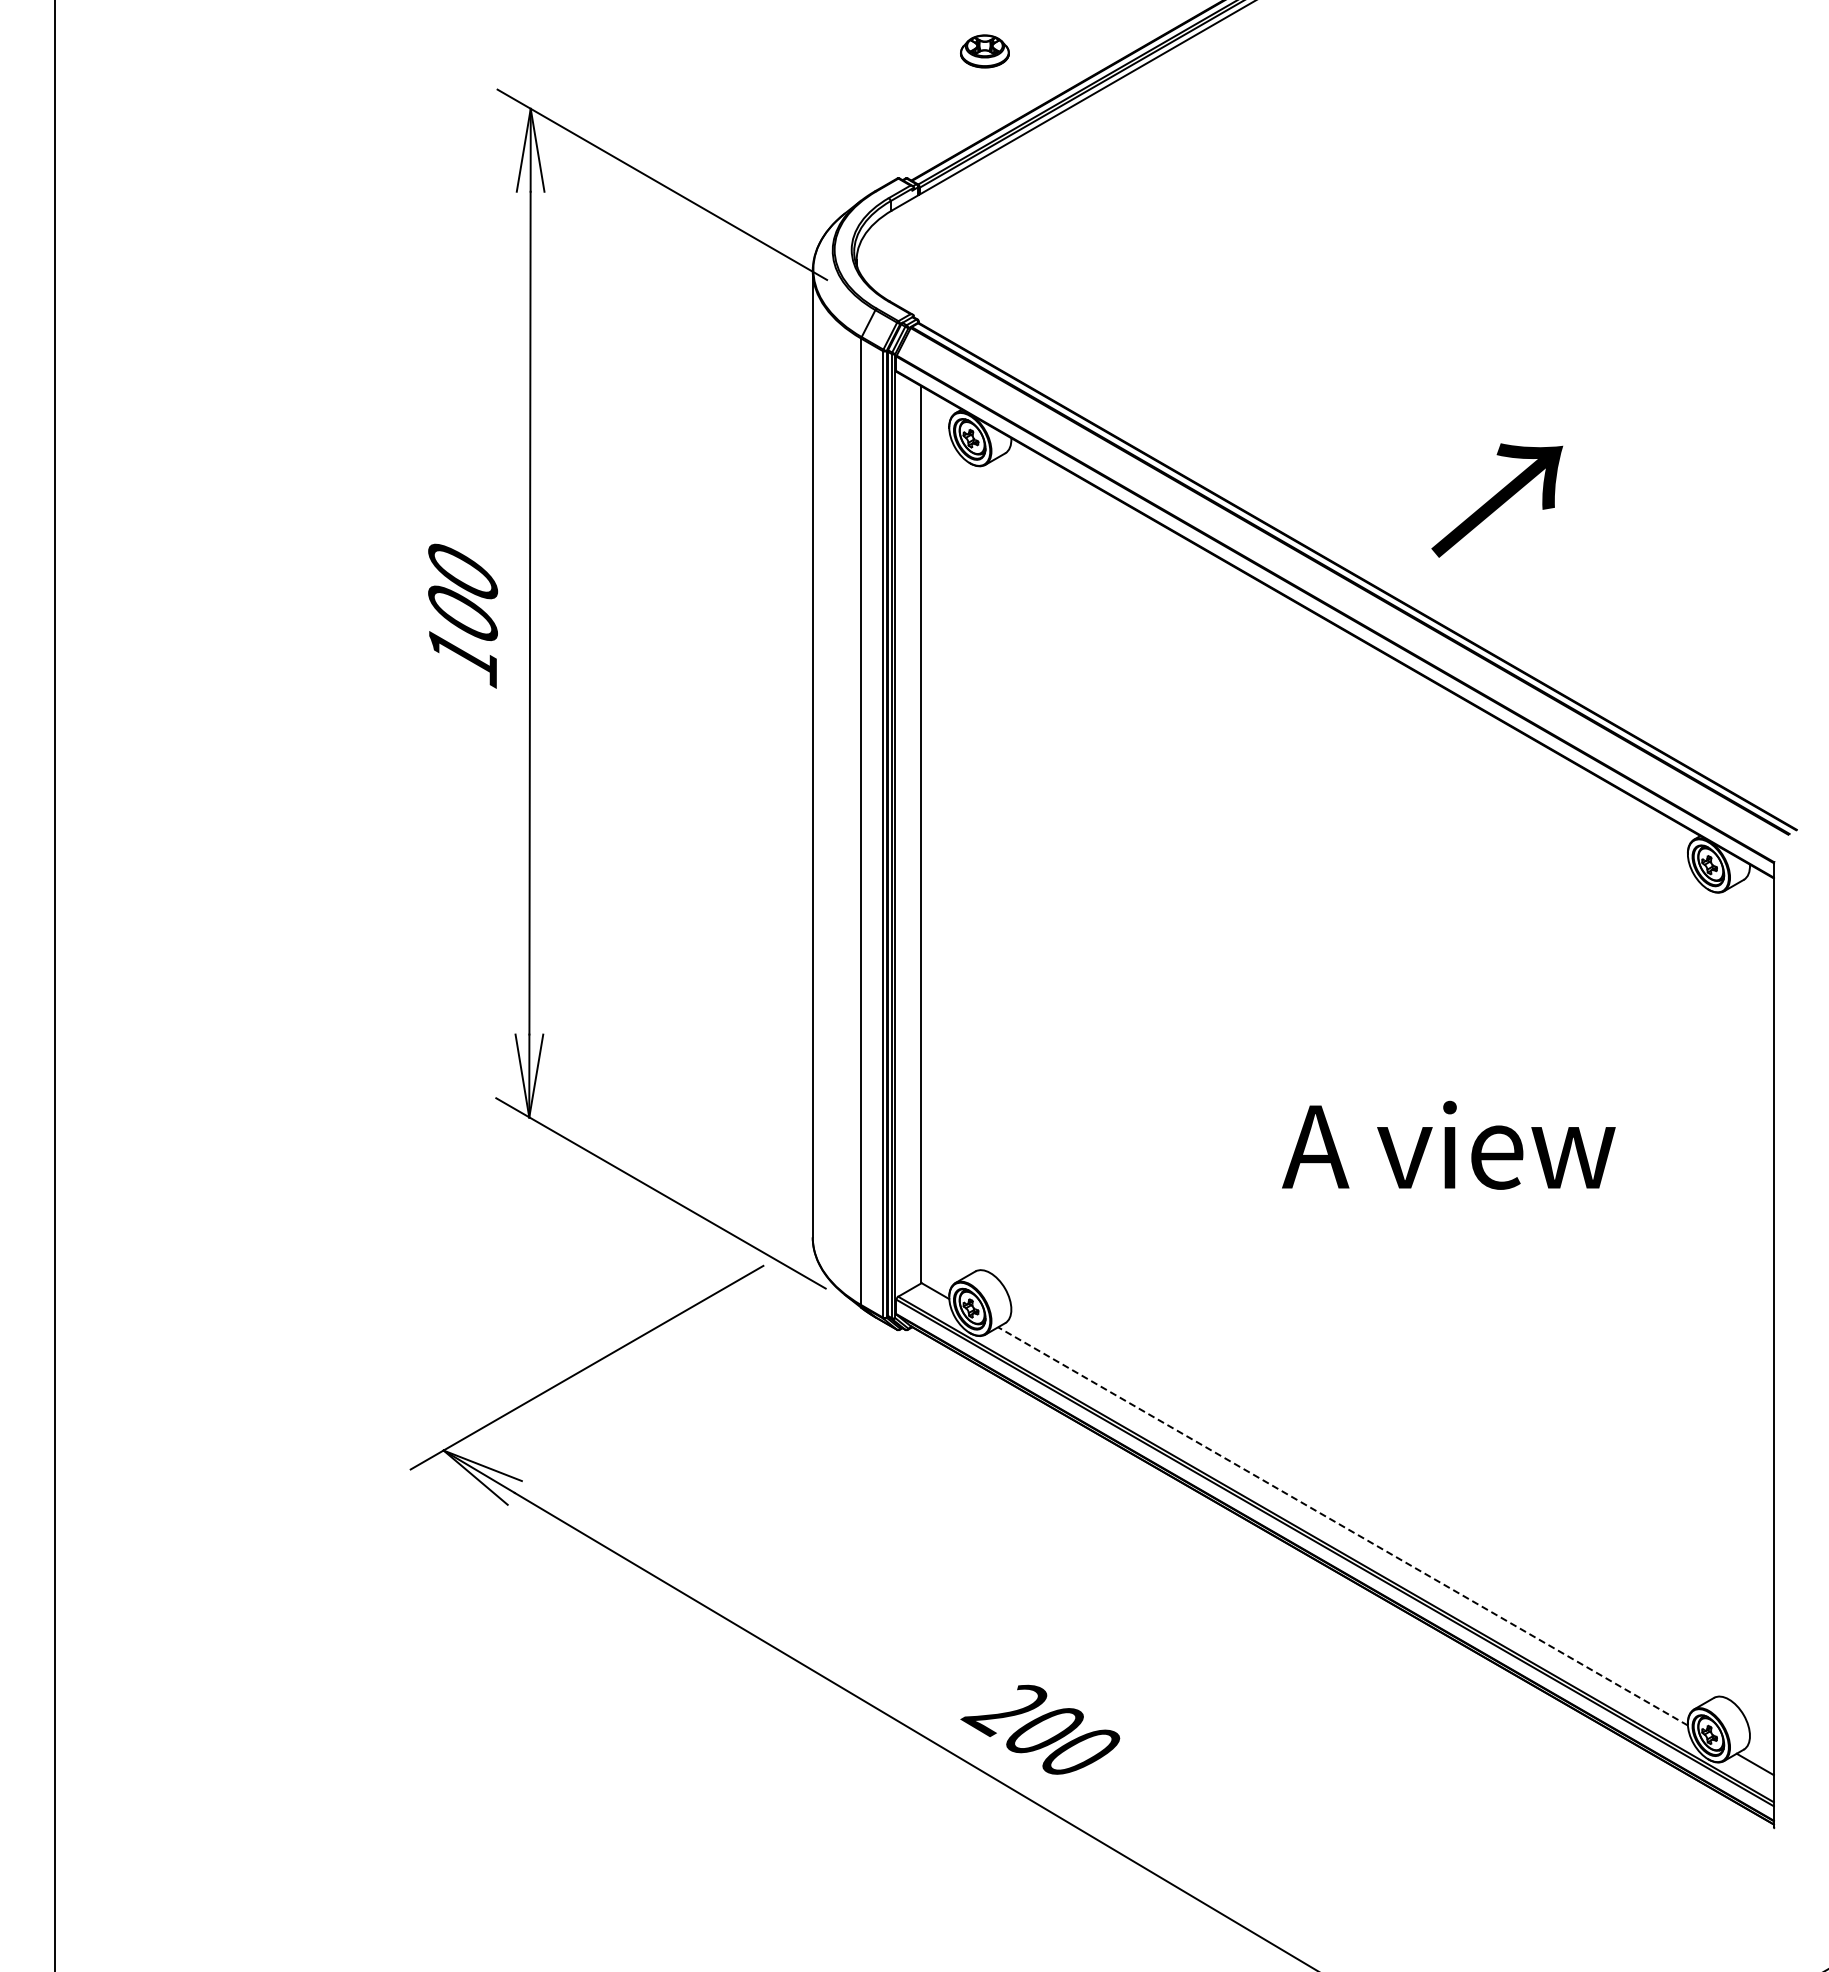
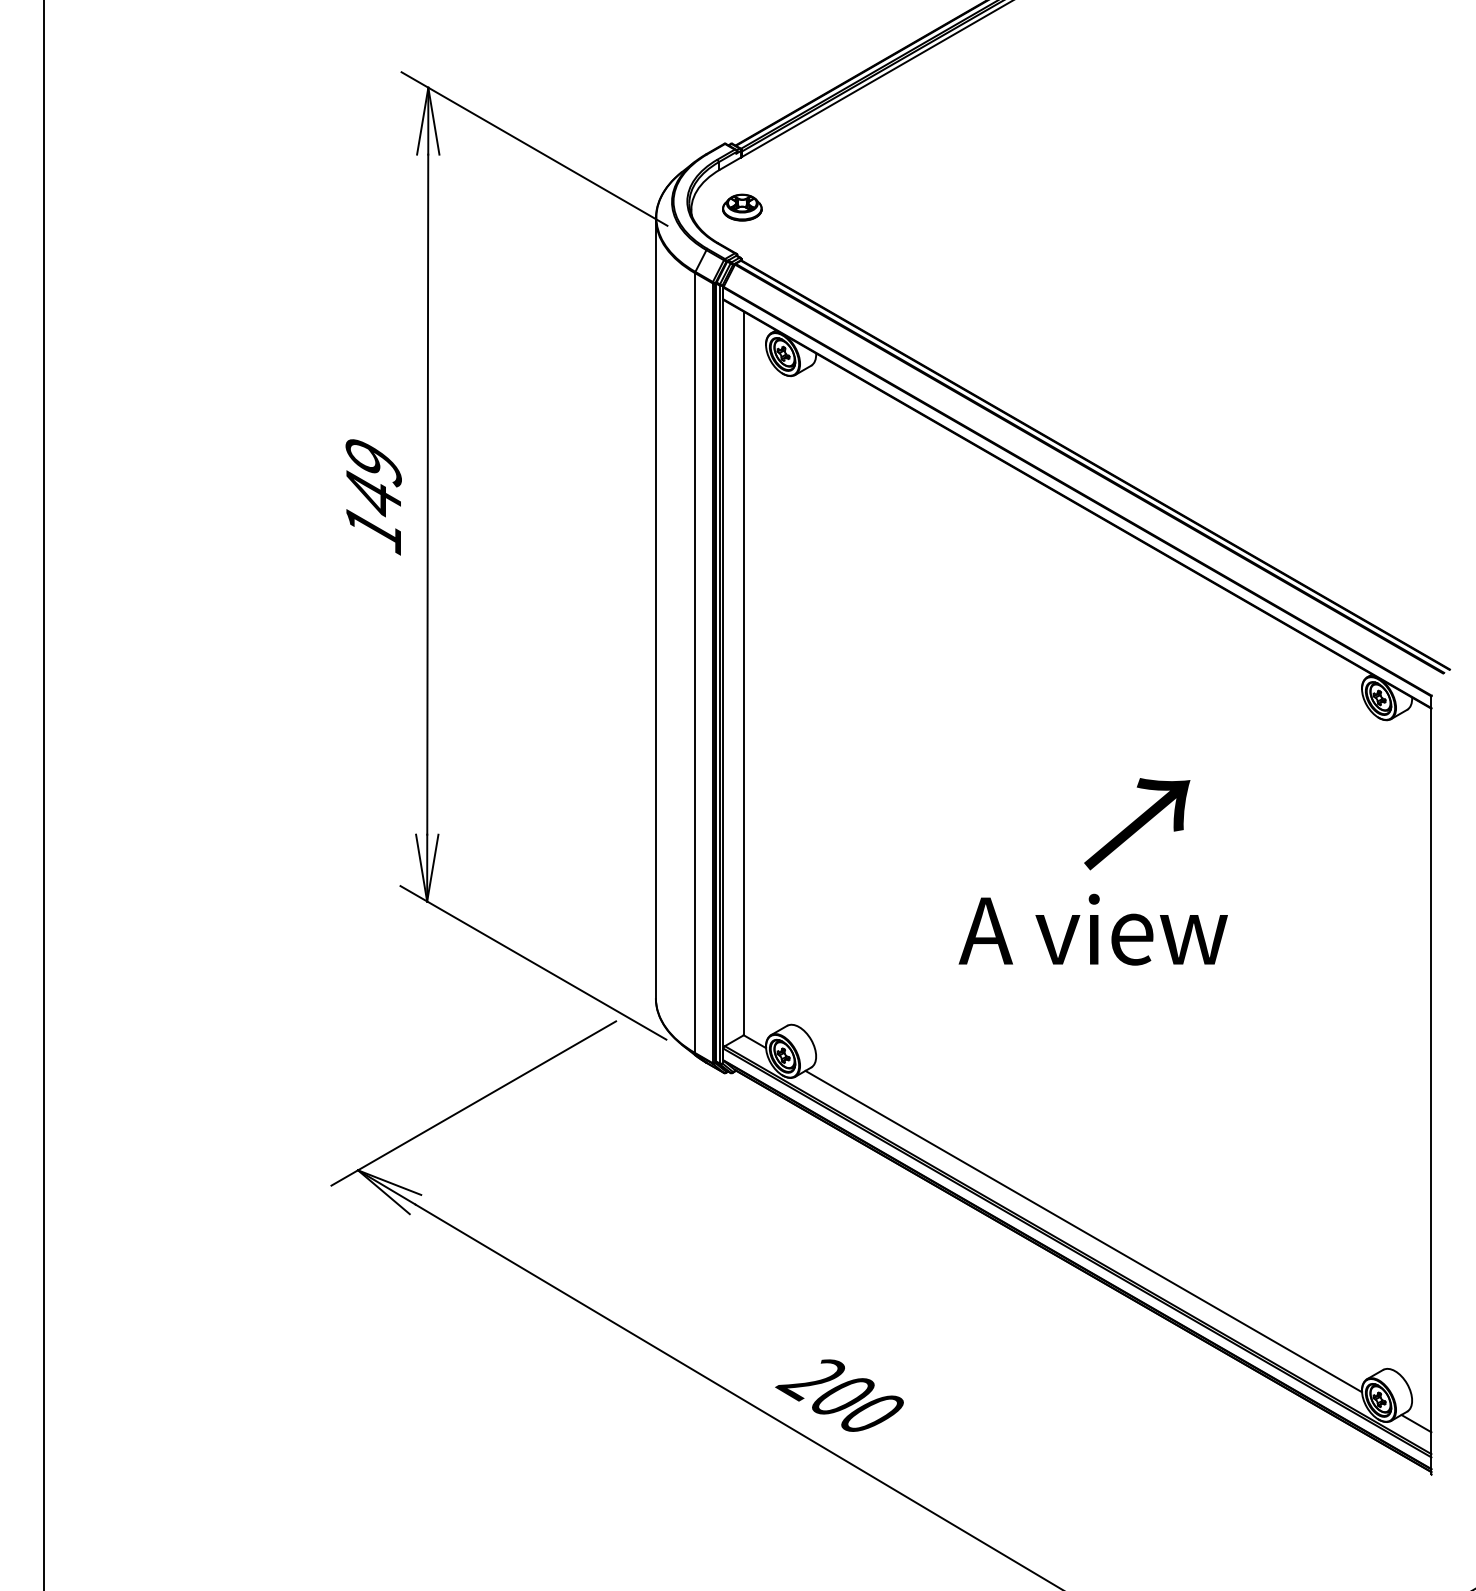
part: (984, 51) -> (742, 207), moved
text: (1497, 500) -> (1137, 824), moved
text: (463, 592) -> (374, 477), 100 -> 149
text: (1448, 1144) -> (1093, 929), moved
line: (1342, 1526) -> (1083, 1231), dashed -> solid

